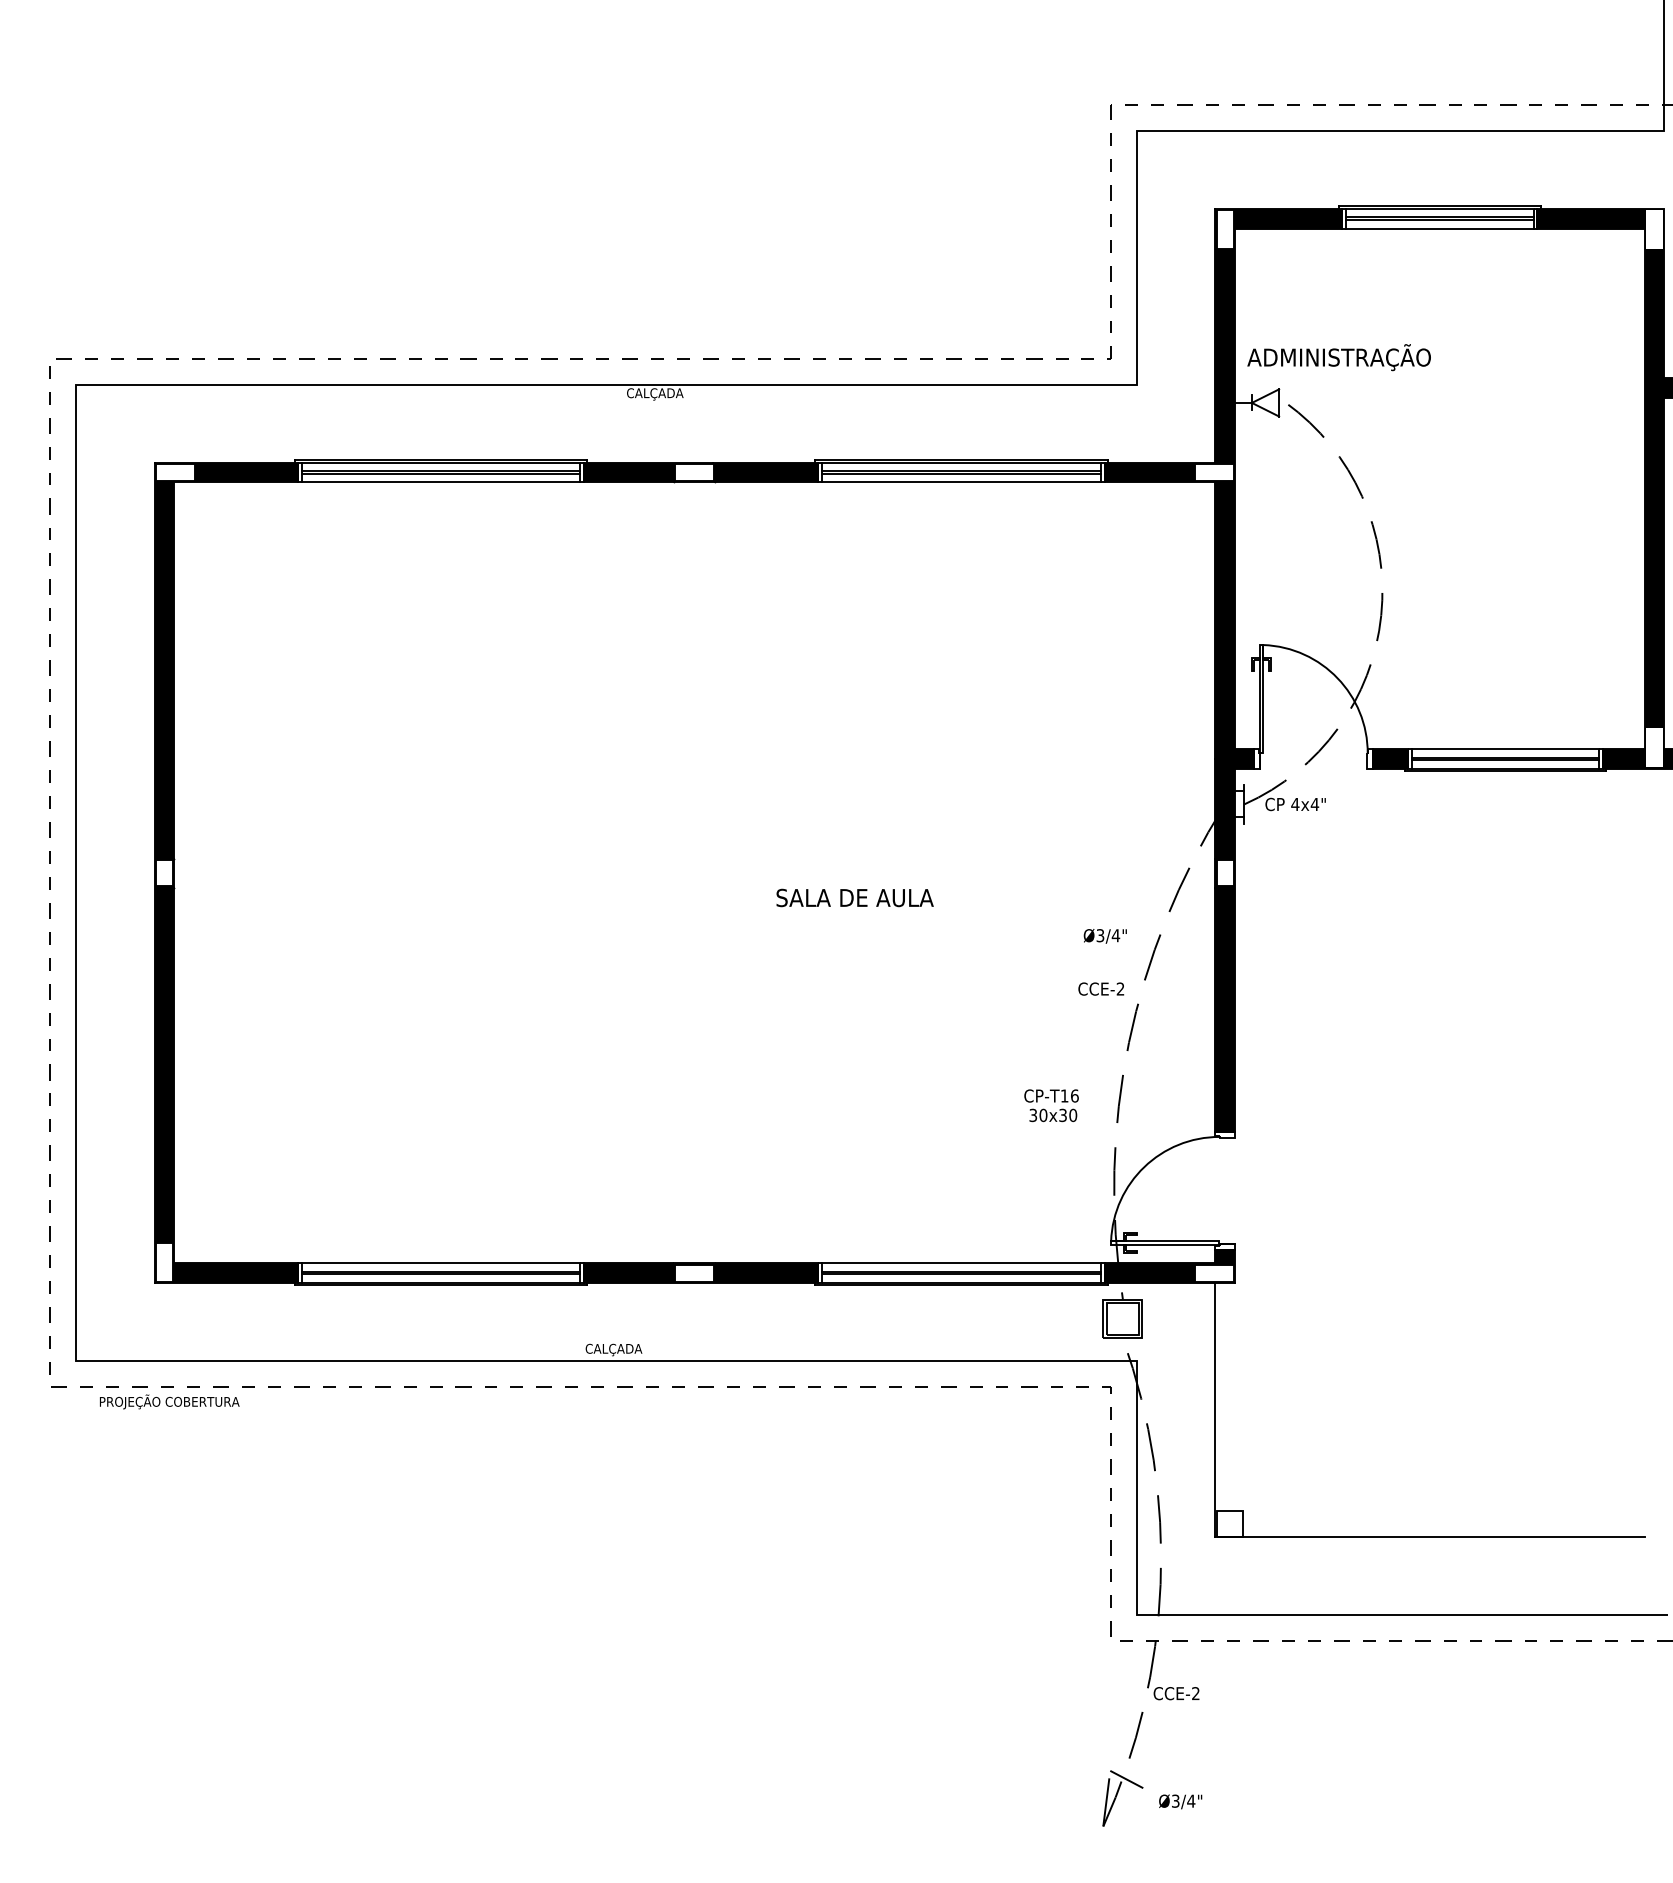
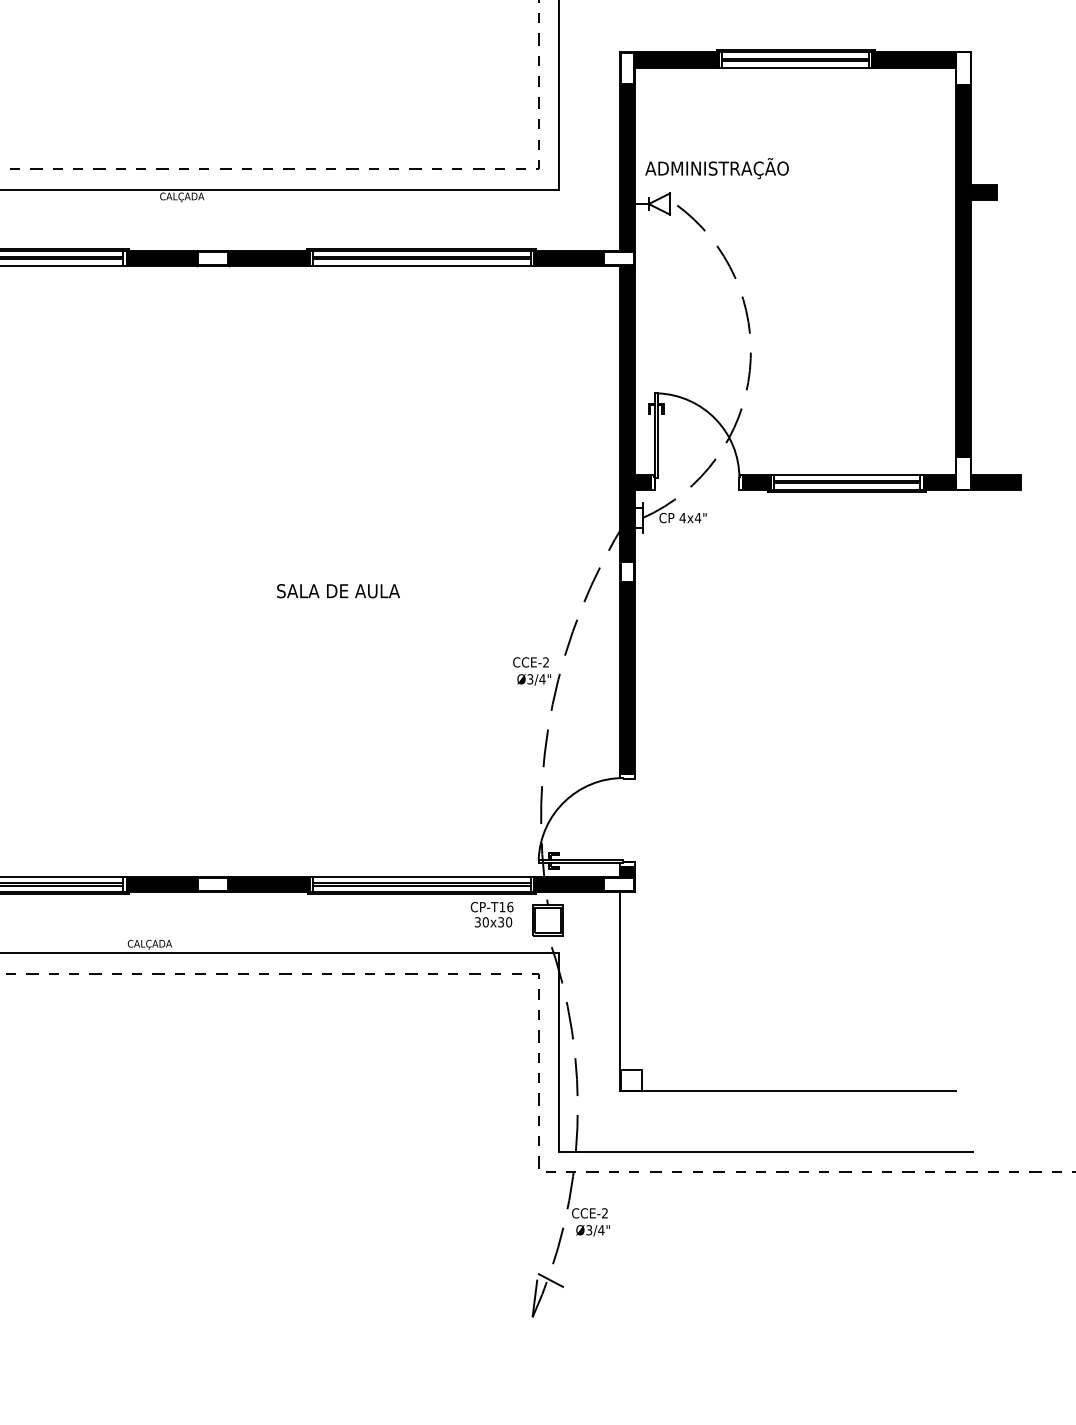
text: (1104, 936) -> (533, 679), moved
text: (1051, 1105) -> (492, 914), moved
text: (1180, 1801) -> (592, 1230), moved

